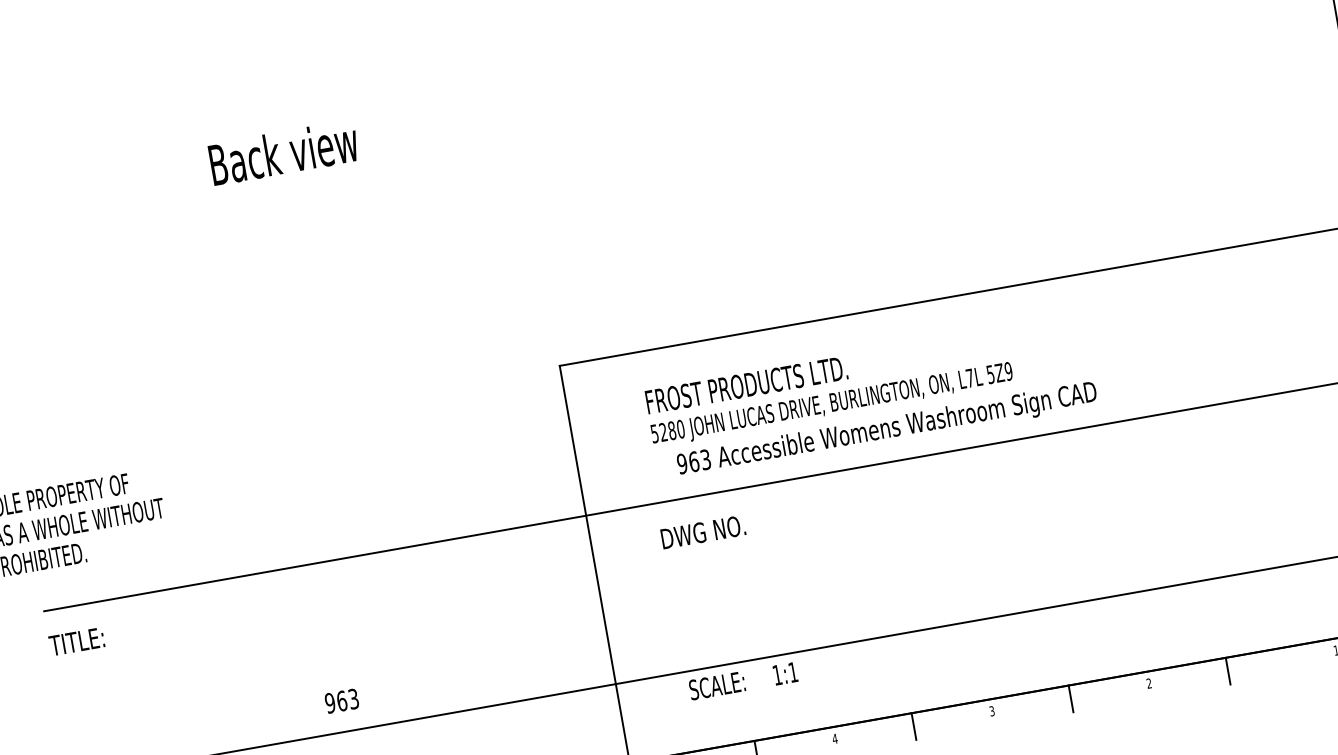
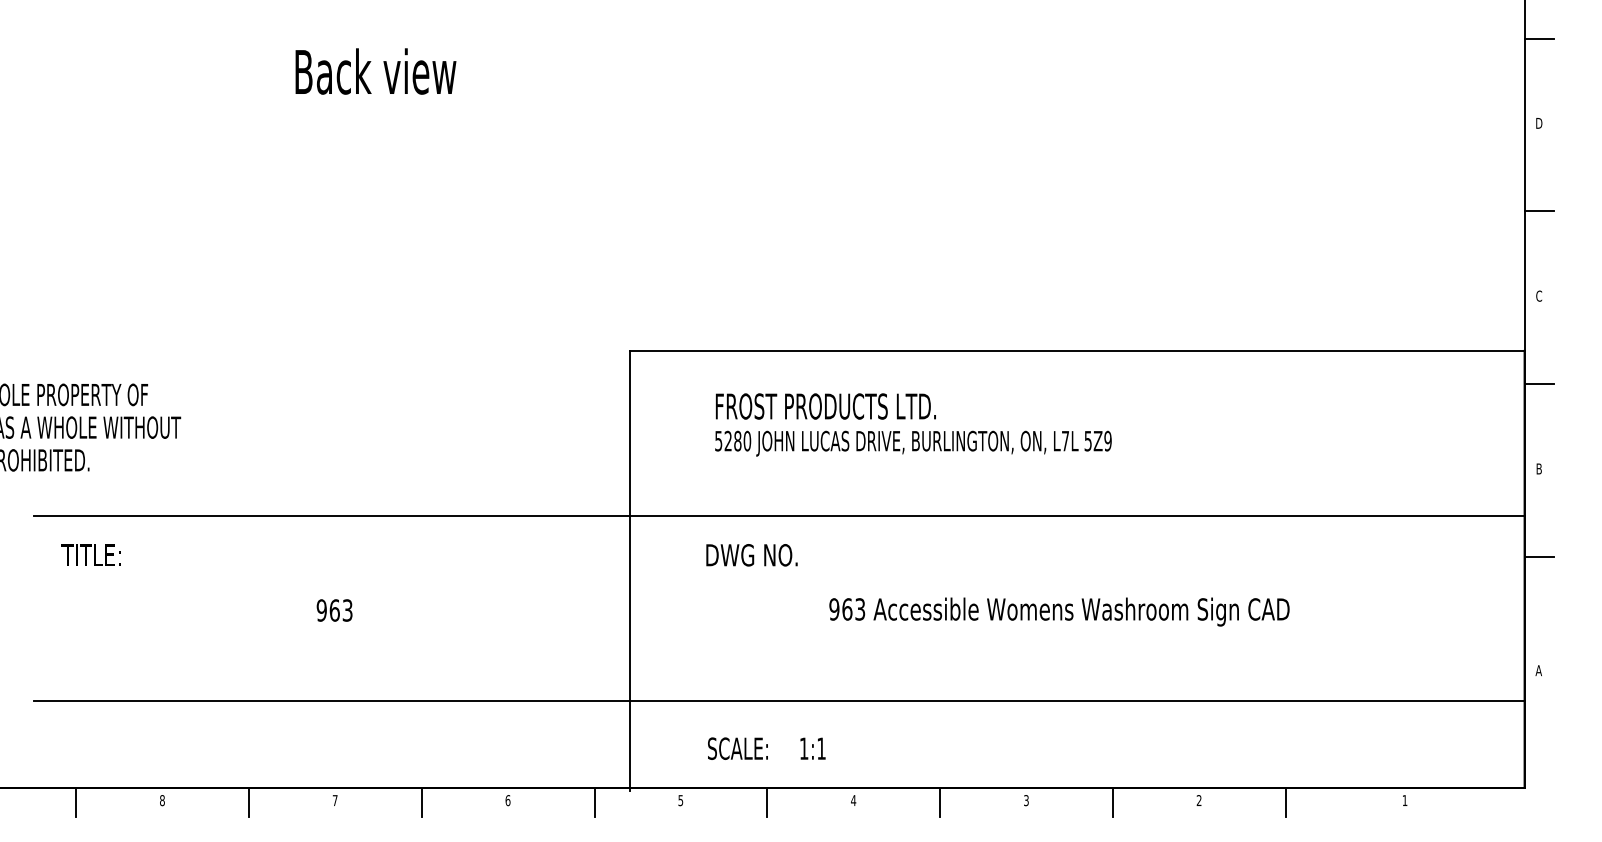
text: (887, 429) -> (1059, 611), moved
text: (76, 641) -> (90, 554), moved
text: (743, 681) -> (766, 748), moved
text: (341, 701) -> (334, 610), moved

